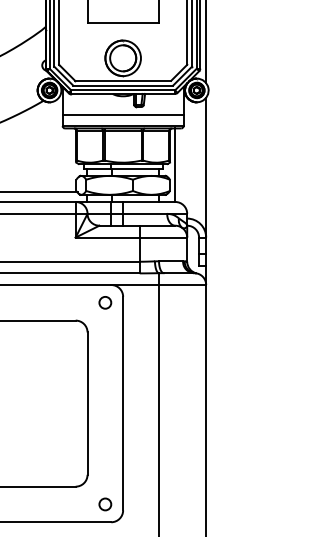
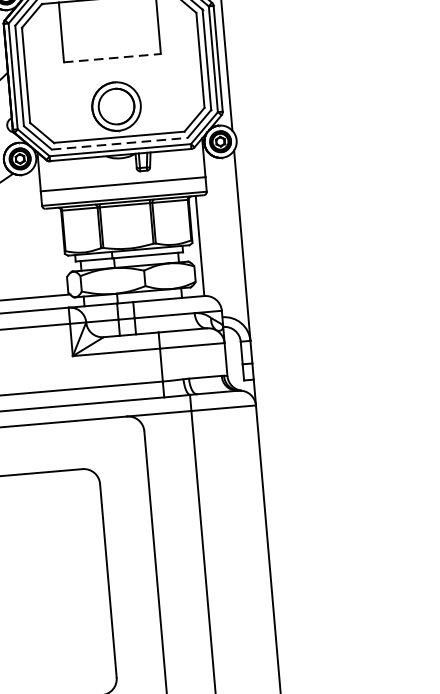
line: (123, 22) -> (112, 57), solid -> dashed
line: (123, 85) -> (120, 143), solid -> dashed
circle: (105, 302) -> (120, 441), removed

